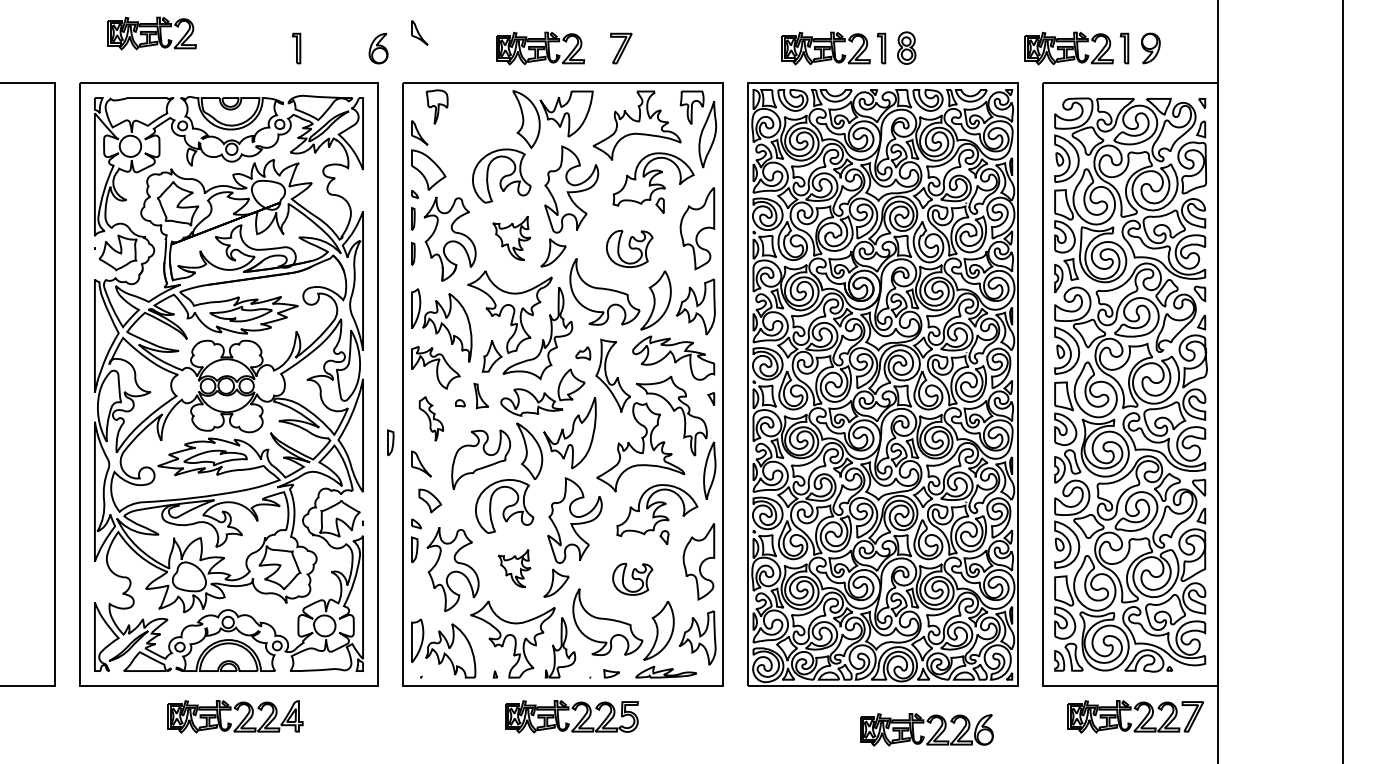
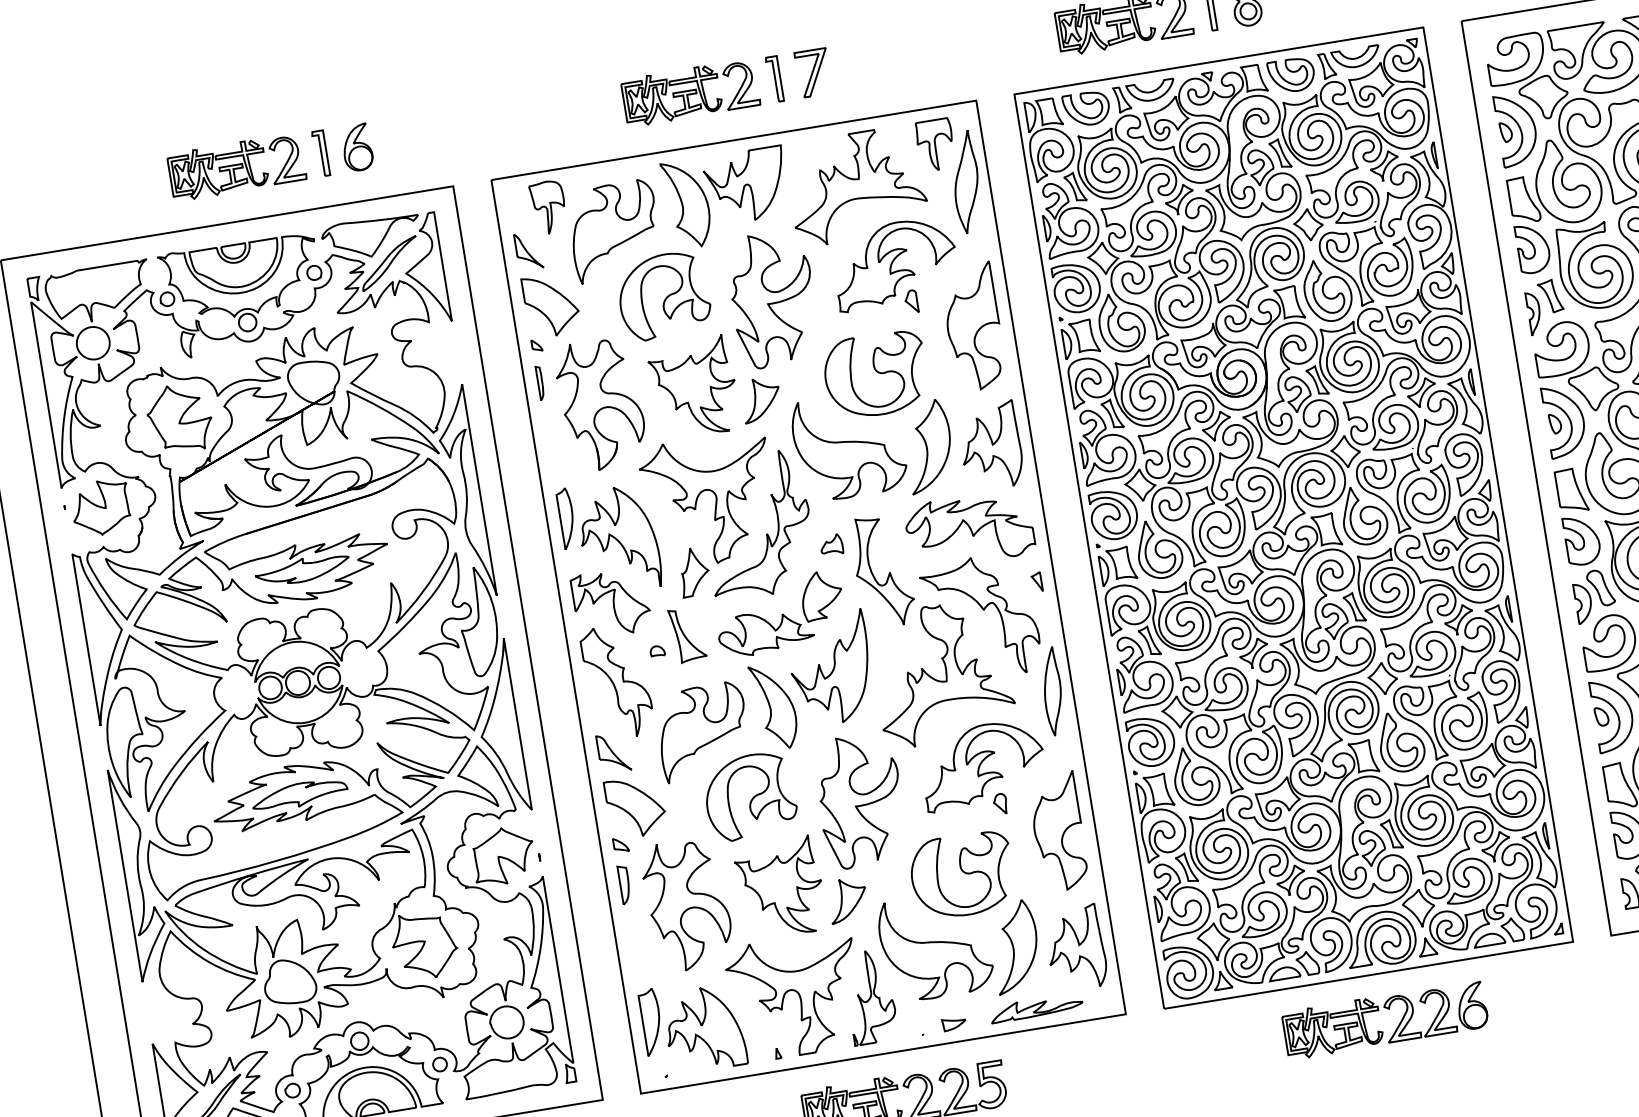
part: (419, 32) -> (503, 98), removed
part: (151, 33) -> (235, 167), moved
part: (378, 48) -> (357, 147), moved
part: (595, 48) -> (774, 79), added
part: (476, 128) -> (613, 230), added
part: (511, 238) -> (694, 388), size x1.43
part: (629, 248) -> (875, 374), size x1.43
line: (413, 253) -> (549, 435), removed
part: (481, 395) -> (687, 634), size x1.43
part: (431, 418) -> (617, 681), size x1.67
part: (390, 442) -> (561, 727), removed
part: (430, 500) -> (636, 805), size x1.67
part: (514, 568) -> (780, 888), size x1.67
part: (632, 579) -> (962, 875), size x1.67
part: (924, 723) -> (1380, 1011), moved

